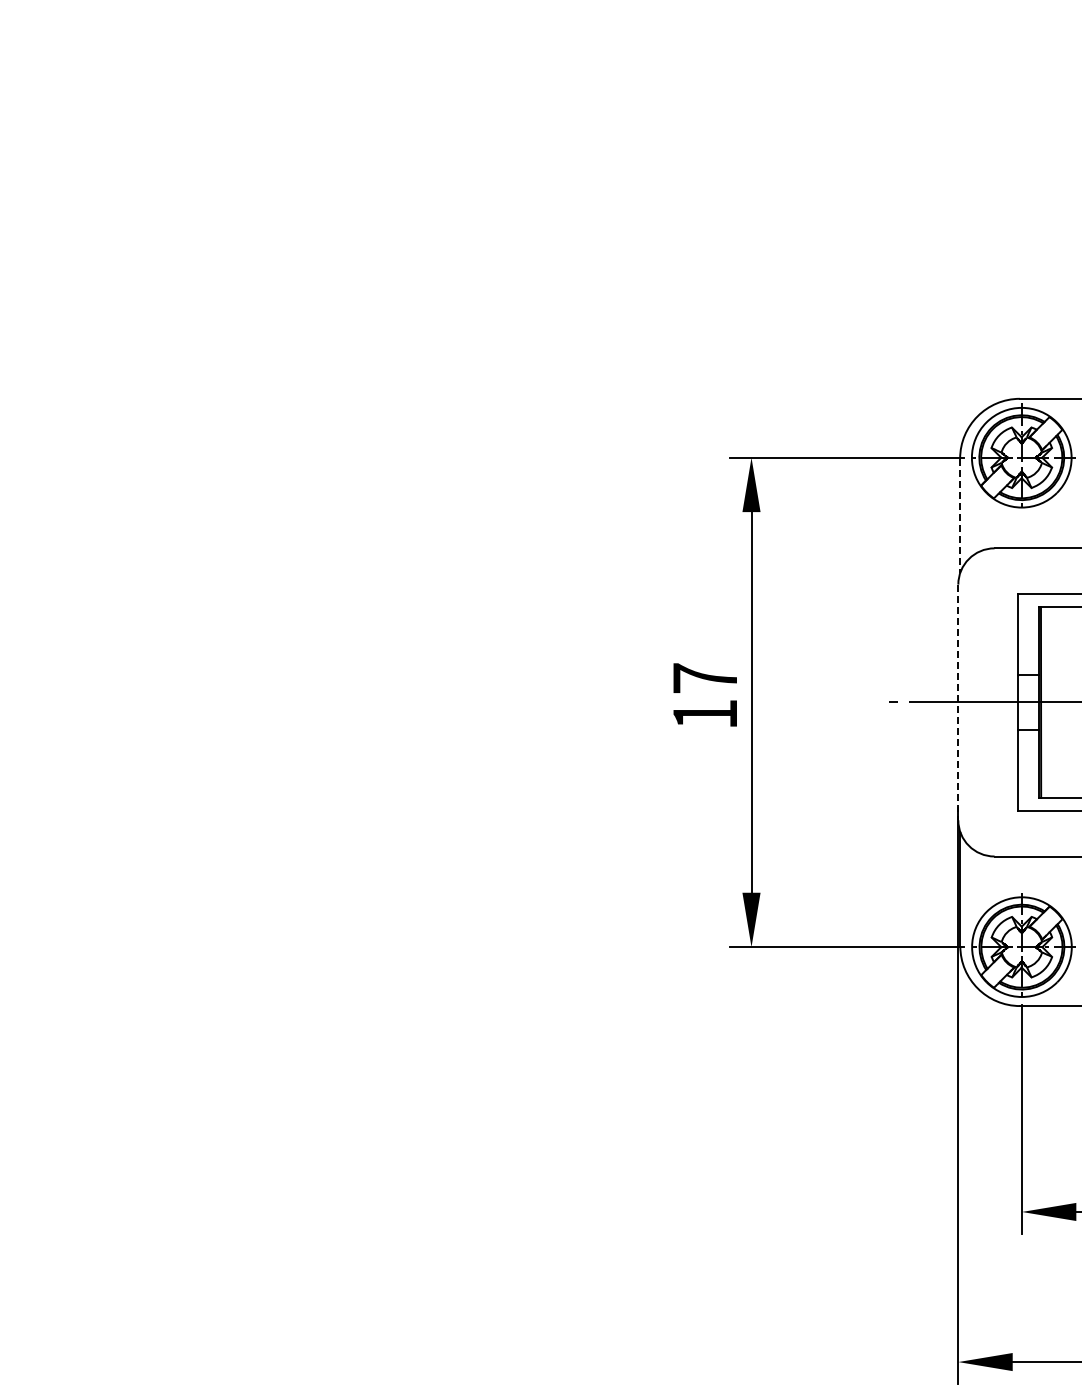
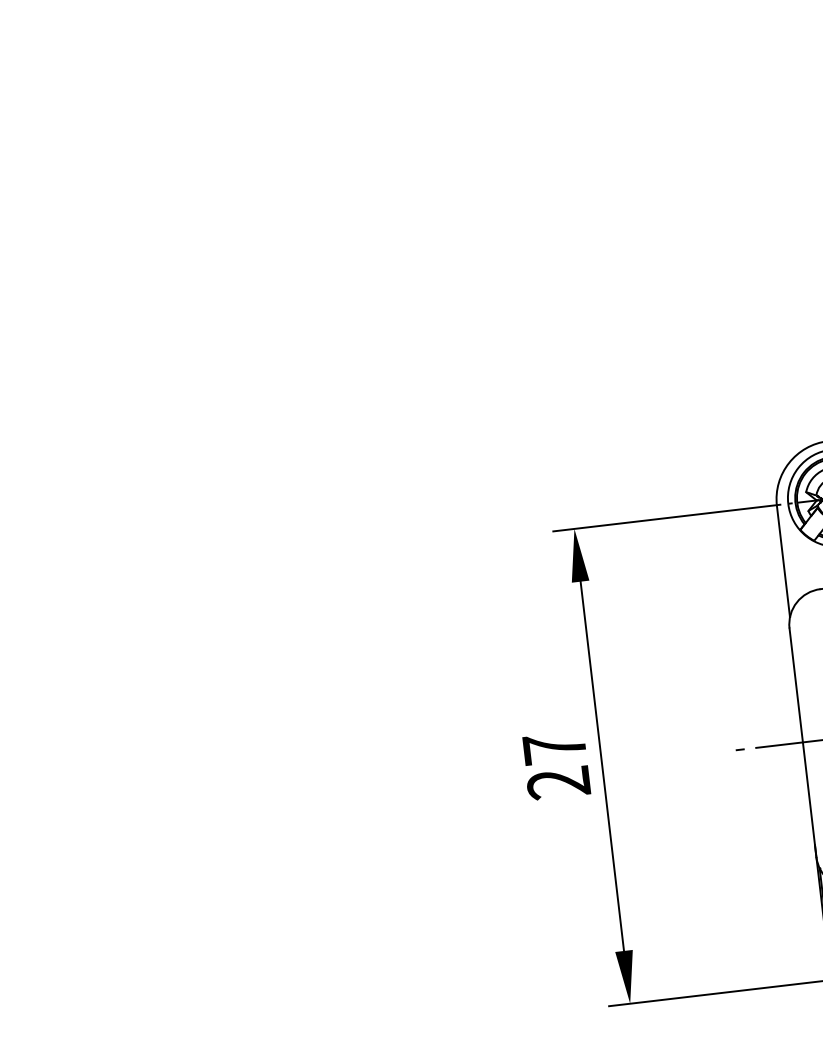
line: (960, 516) -> (783, 562), dashed -> solid
line: (958, 702) -> (803, 742), dashed -> solid
text: (704, 714) -> (558, 783), 17 -> 27

